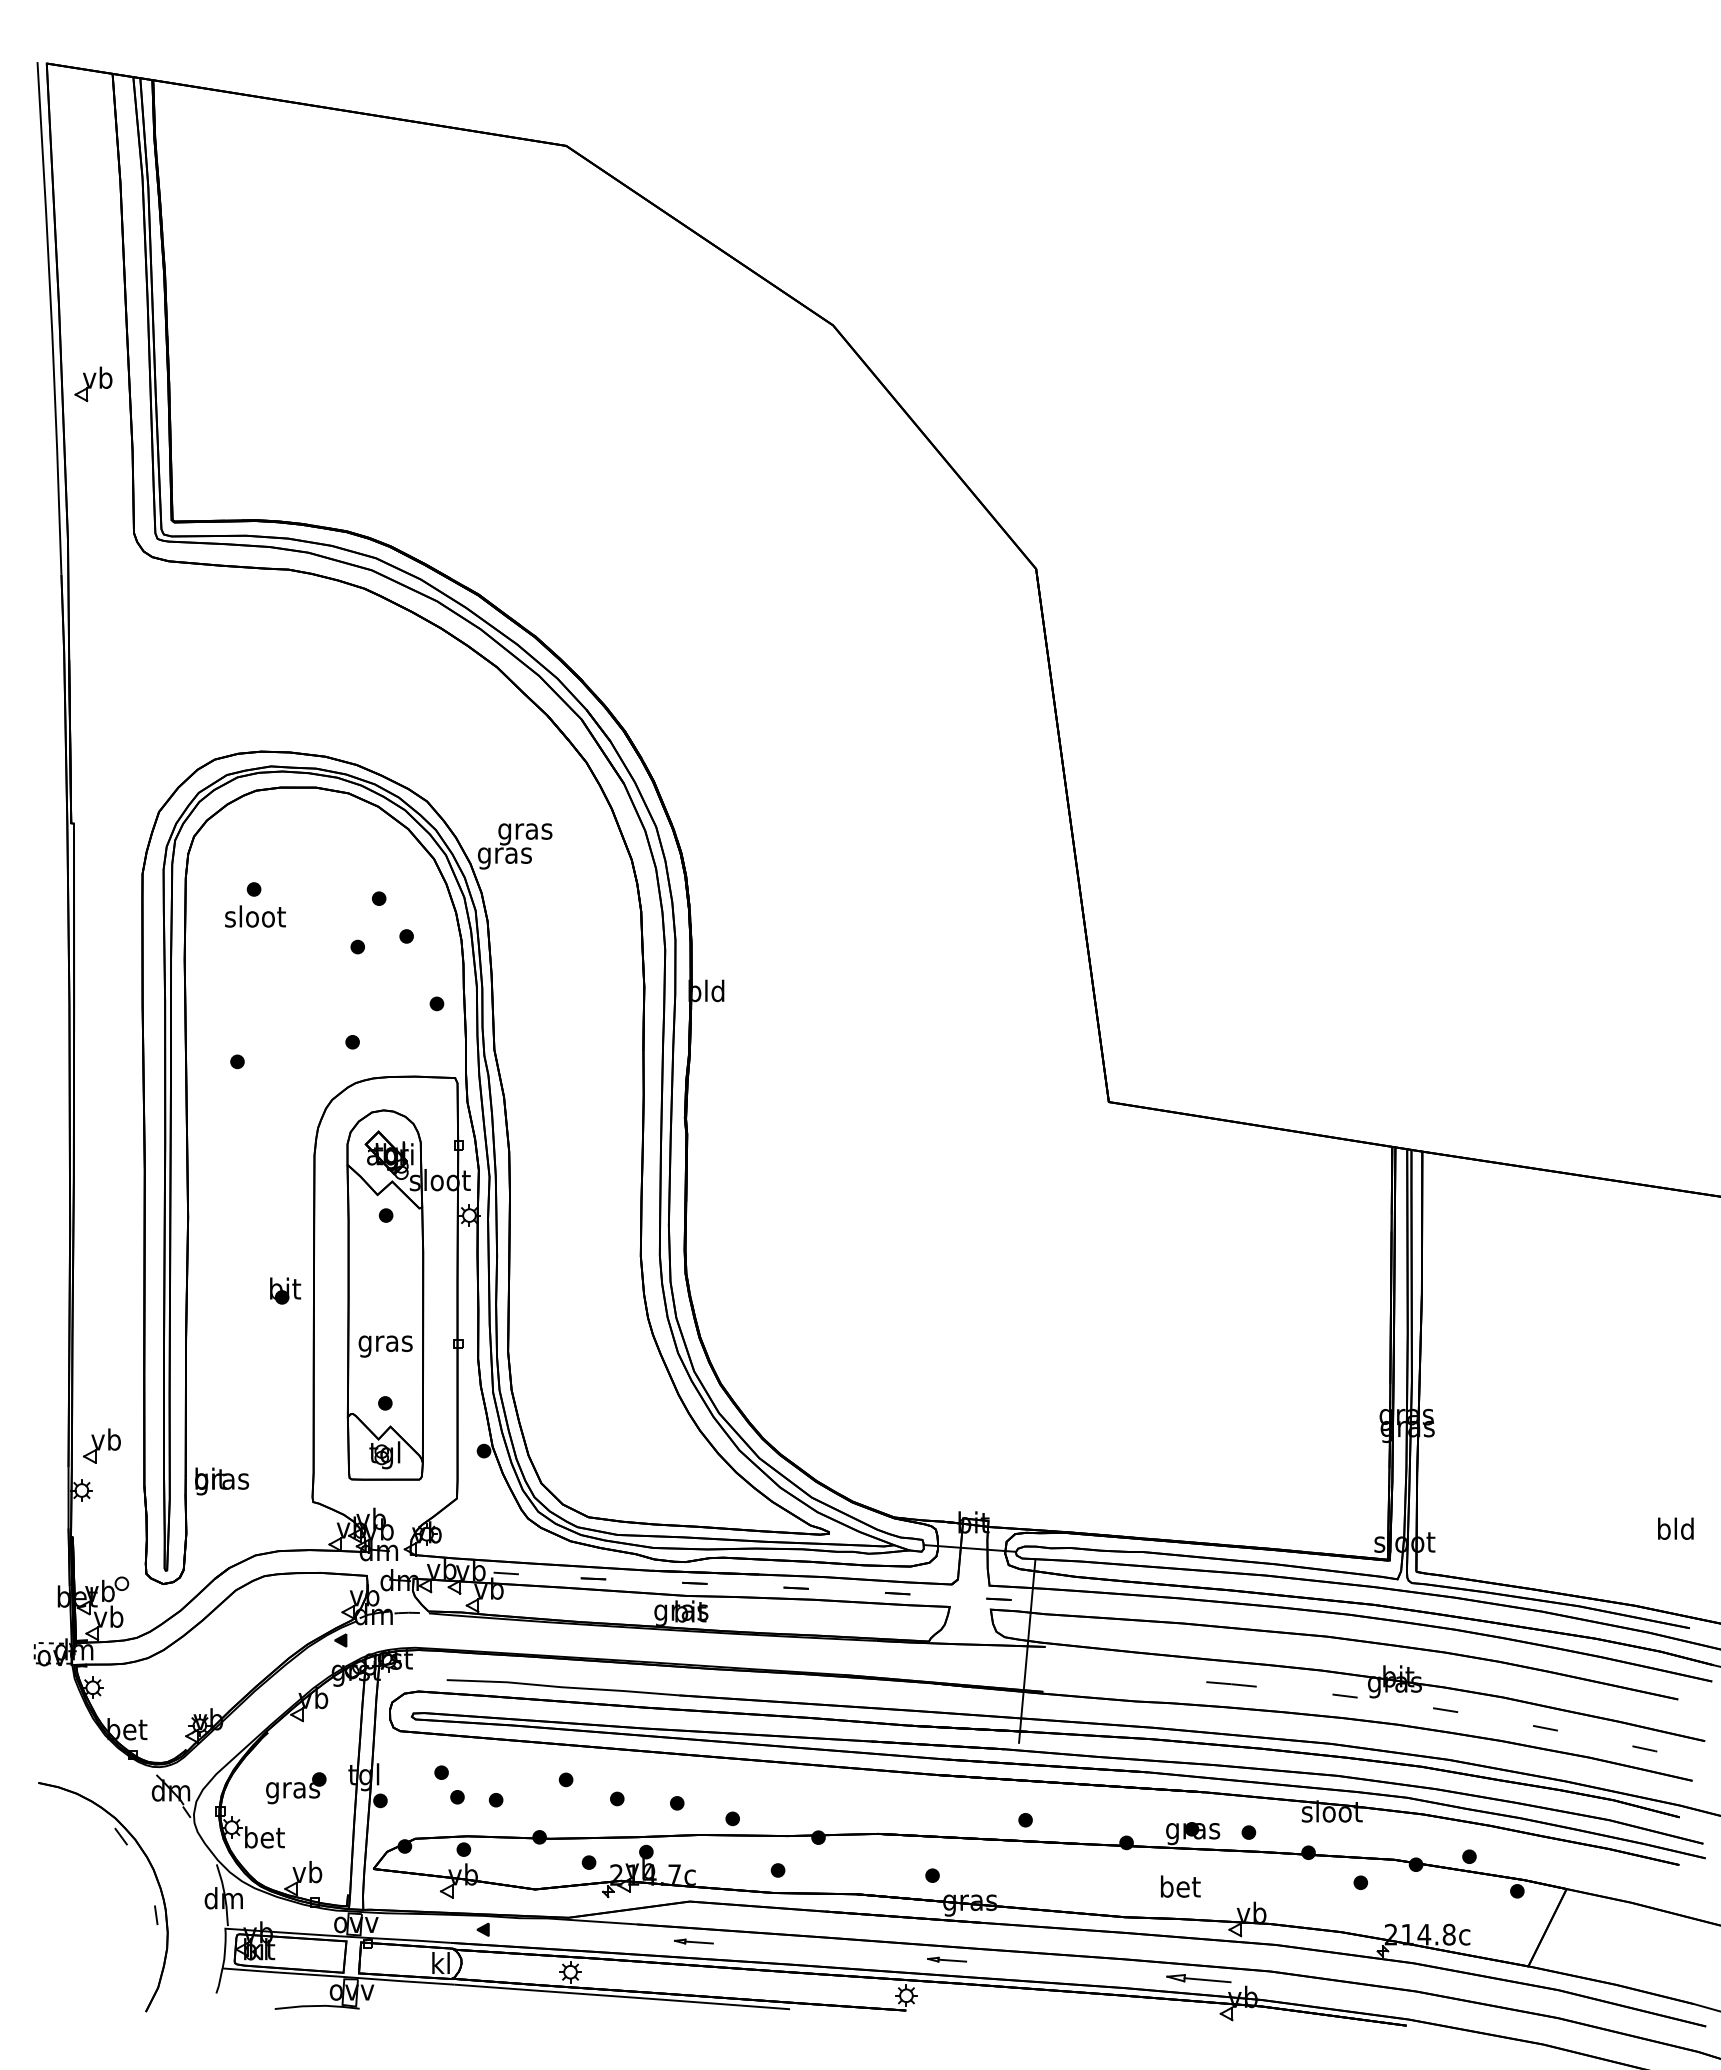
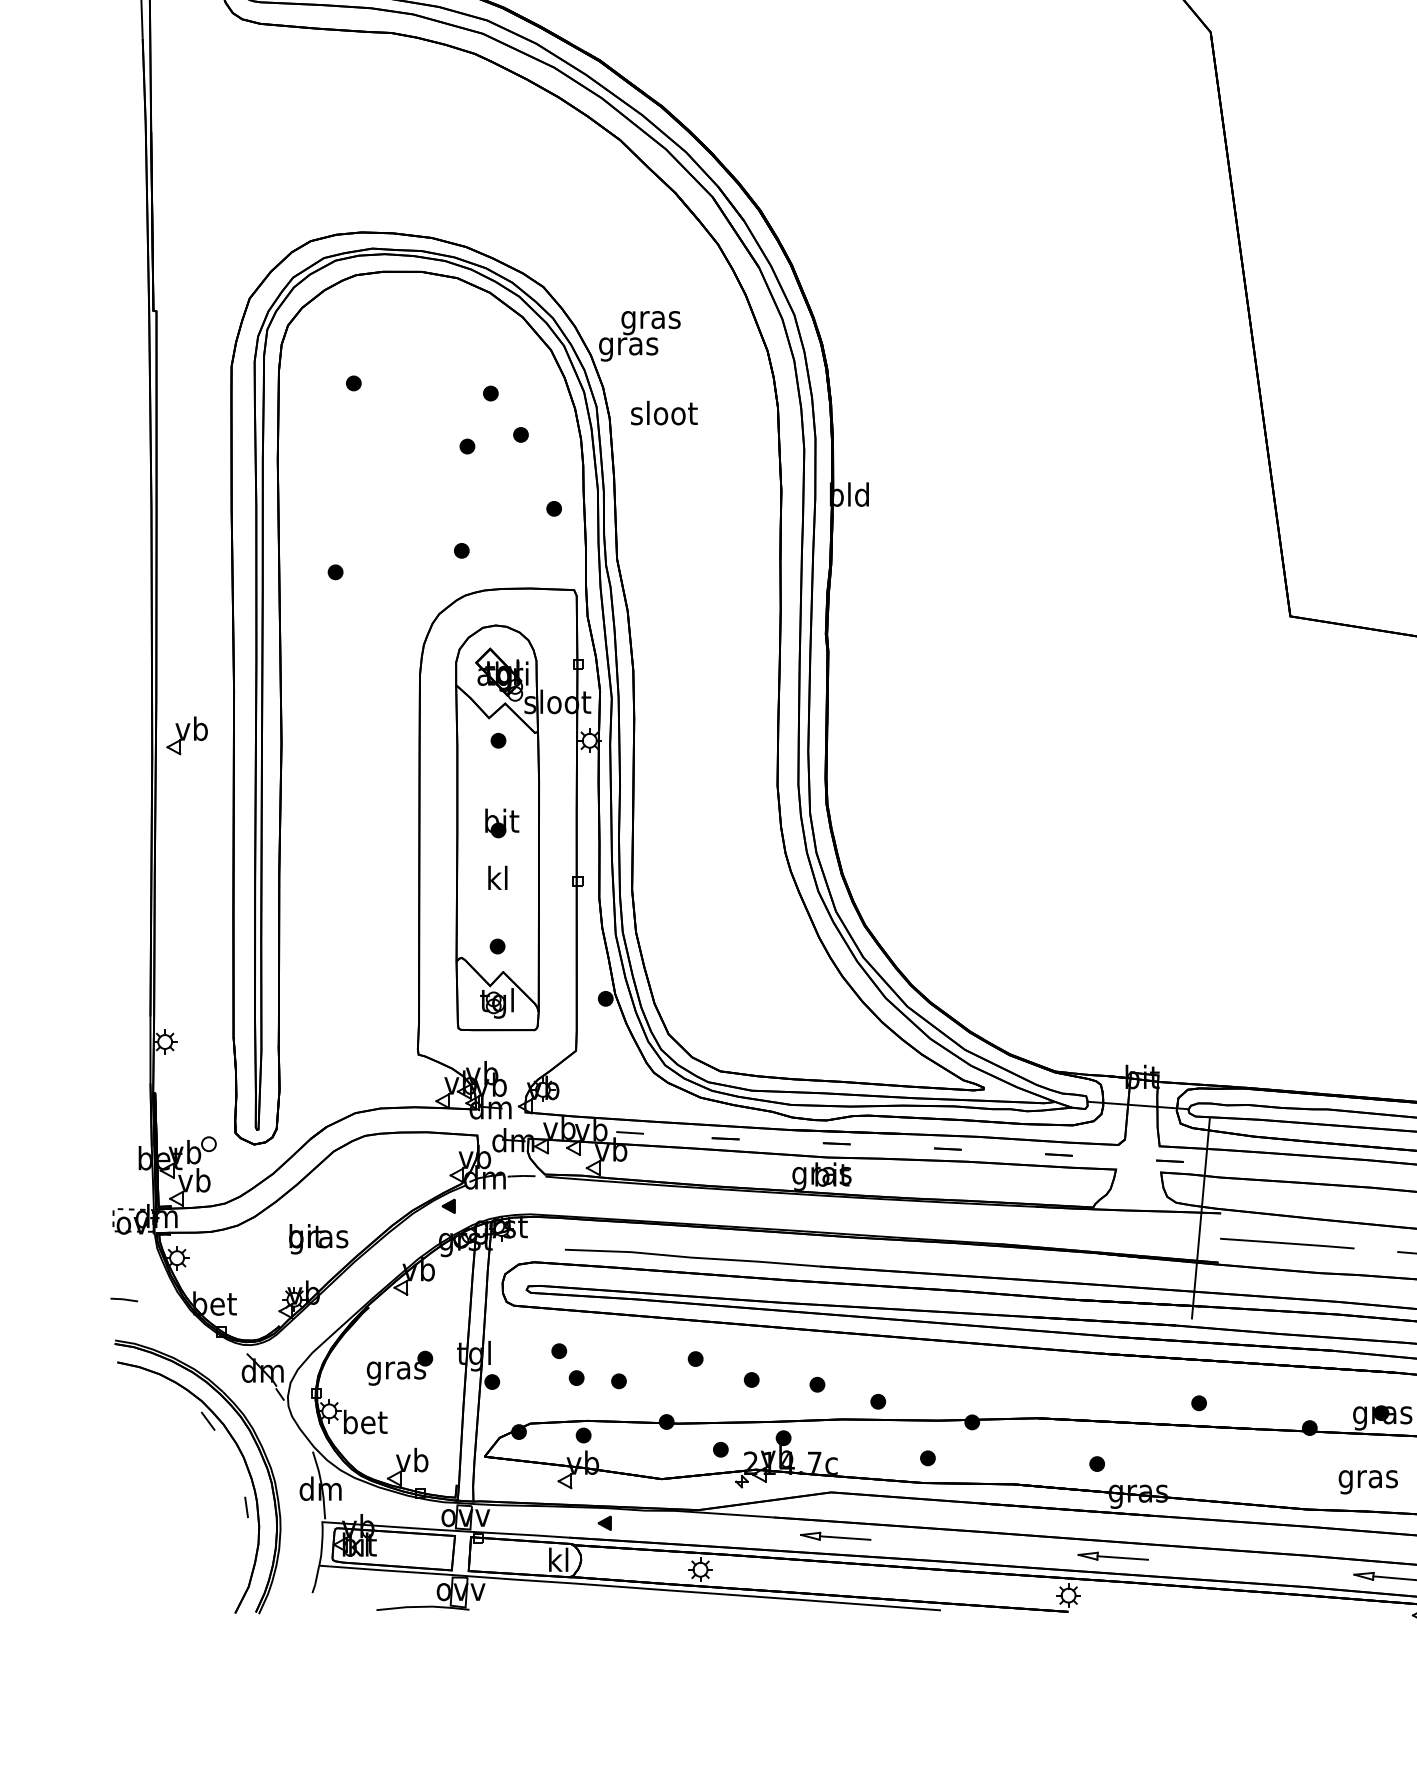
text: (255, 916) -> (664, 413), moved
part: (285, 1290) -> (502, 822), moved
text: (385, 1343) -> (497, 880), gras -> kl
part: (101, 1445) -> (186, 735), moved
text: (221, 1481) -> (318, 1239), moved
line: (1105, 1674) -> (1286, 1243), added
line: (44, 1725) -> (124, 1299), added
part: (165, 1860) -> (256, 1447), added
text: (1180, 1889) -> (1368, 1479), bet -> gras
part: (693, 1941) -> (835, 1536), size x1.67
part: (946, 1959) -> (1112, 1555), size x1.67

